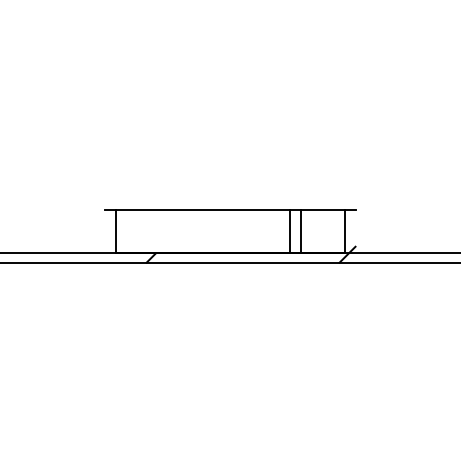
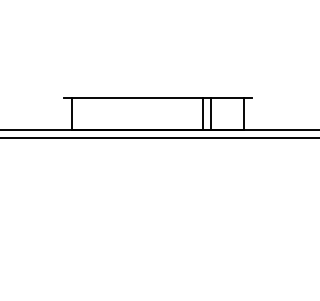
hatch: (250, 254) -> (173, 131), removed

